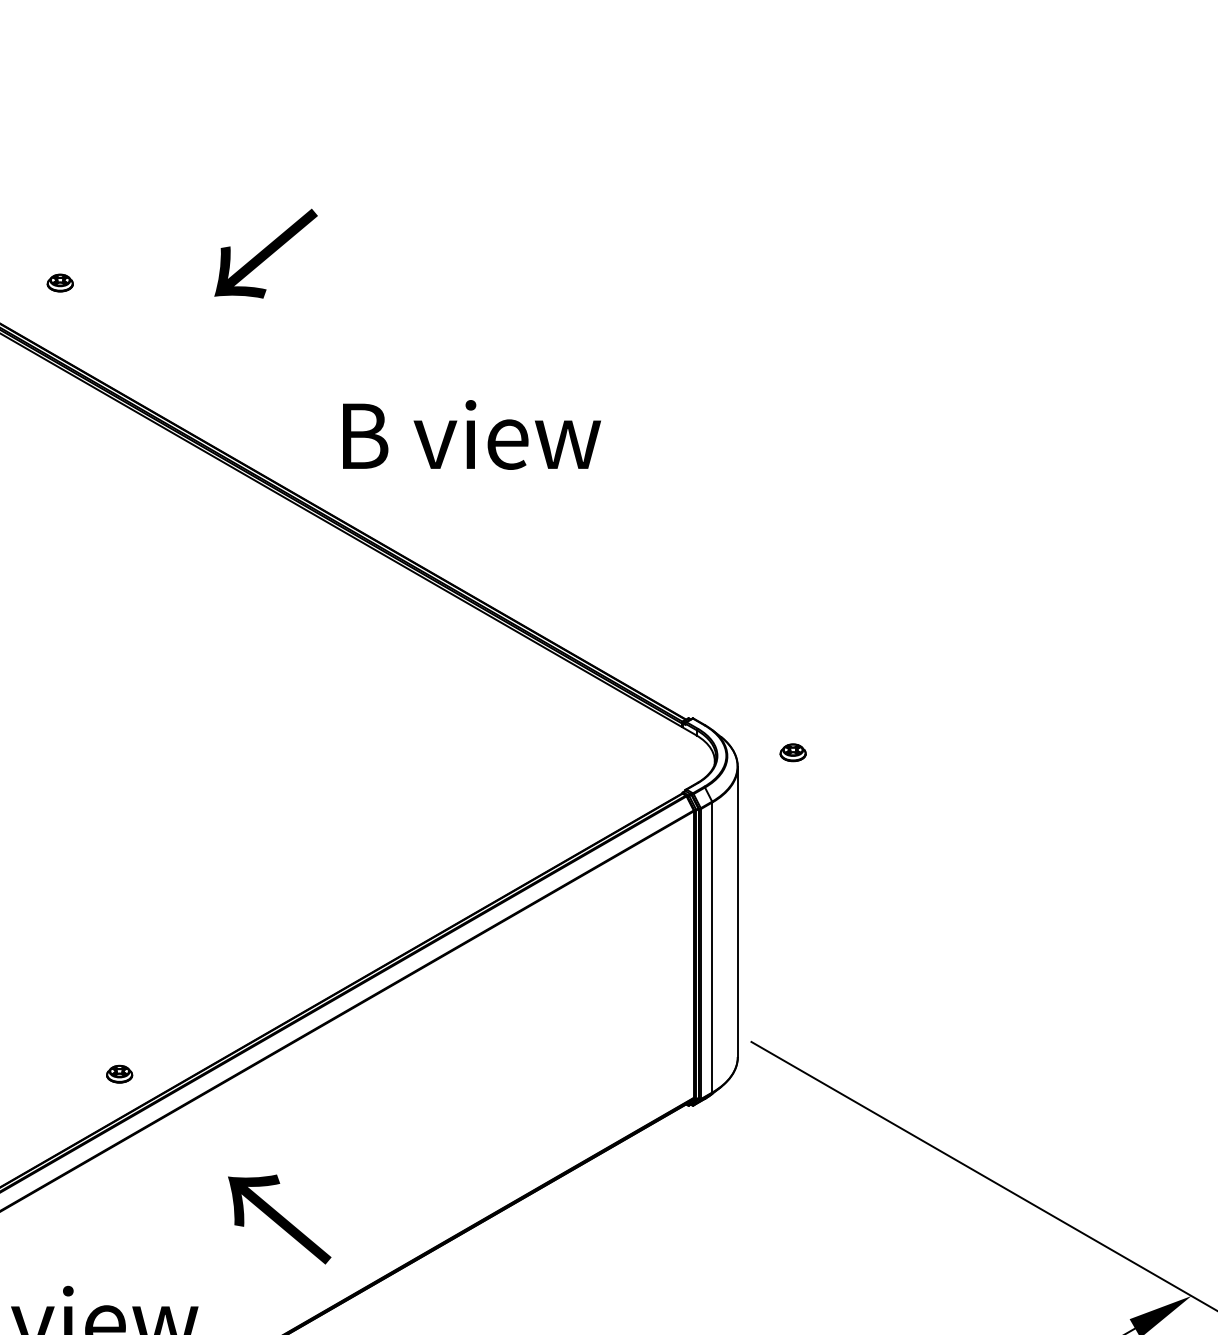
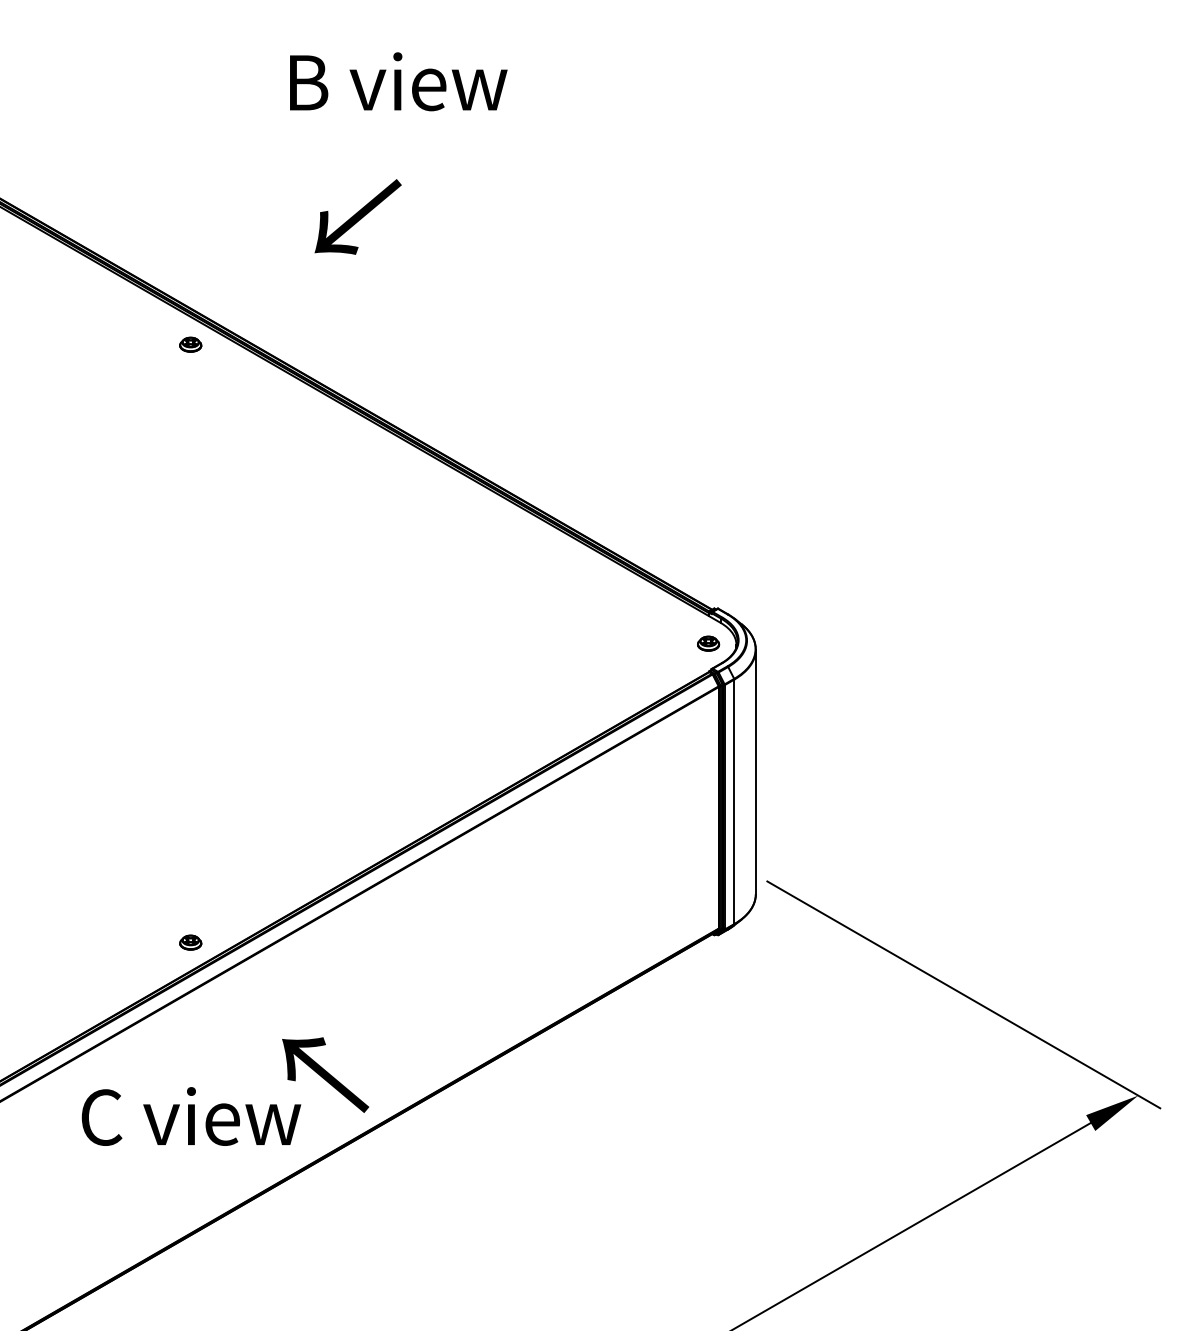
part: (60, 282) -> (190, 344), moved
text: (471, 434) -> (398, 81), moved
part: (793, 752) -> (708, 643), moved
part: (119, 1074) -> (190, 942), moved
text: (279, 1218) -> (325, 1074), moved

